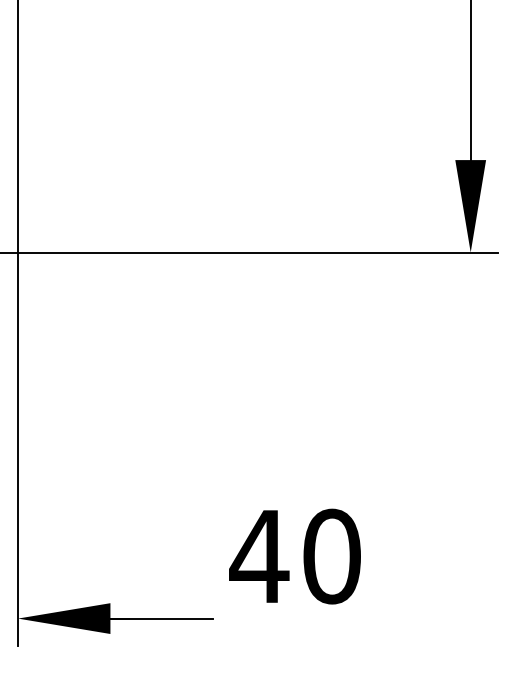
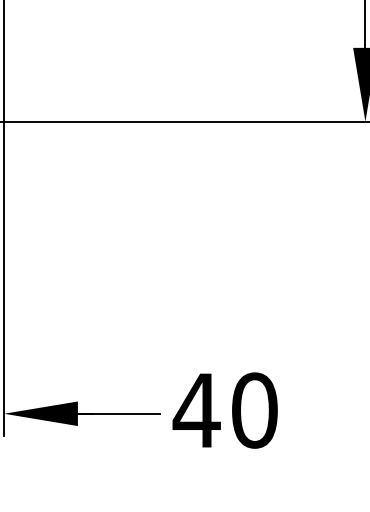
text: (294, 556) -> (224, 410), moved

